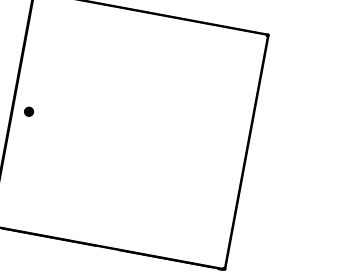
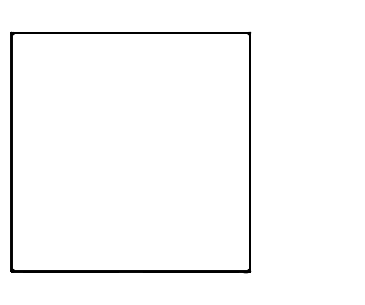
part: (28, 112) -> (28, 152), removed

